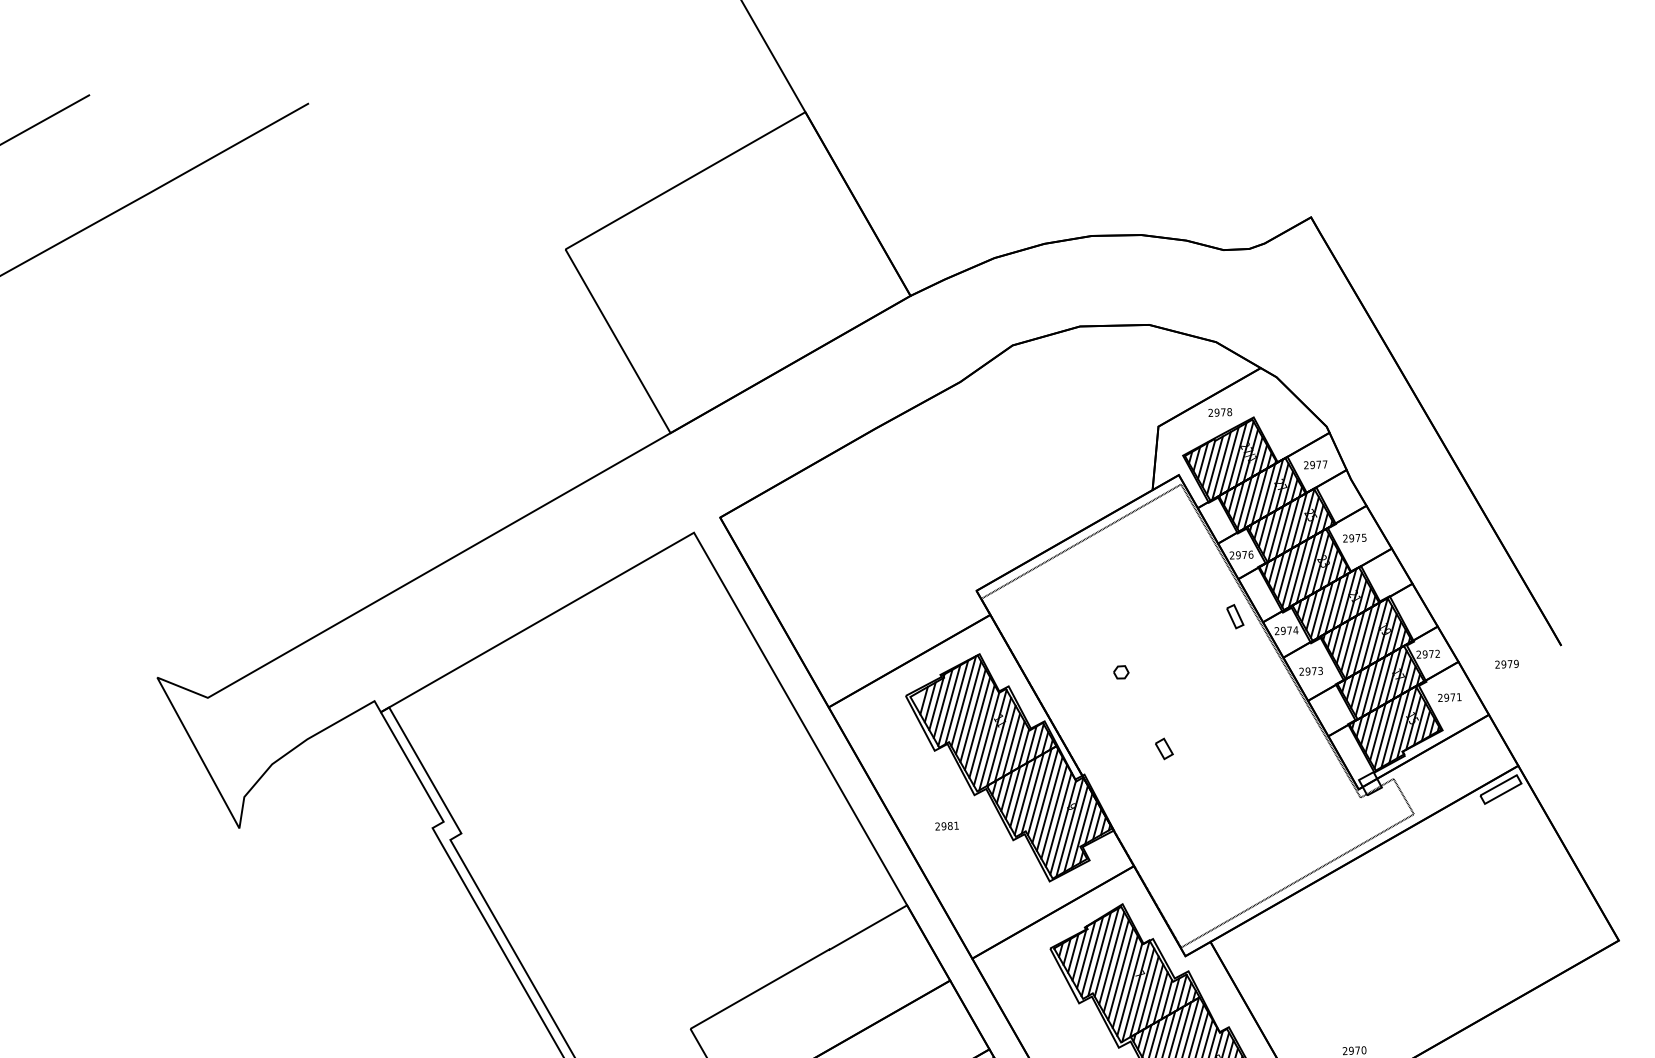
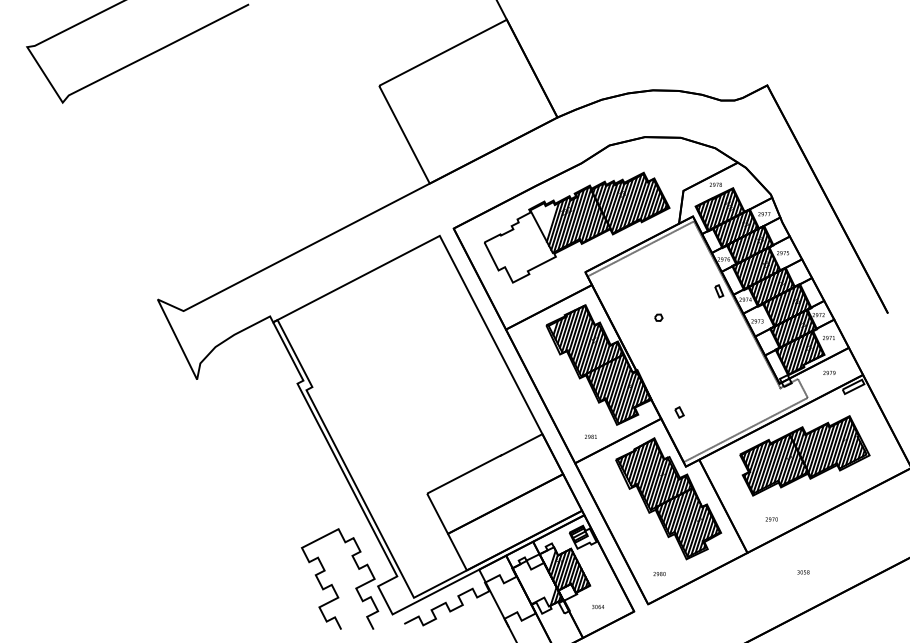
part: (957, 505) -> (577, 227), added
text: (1507, 663) -> (829, 372), moved
part: (1164, 748) -> (679, 412), moved
text: (946, 825) -> (590, 436), moved
part: (1412, 925) -> (804, 455), added

